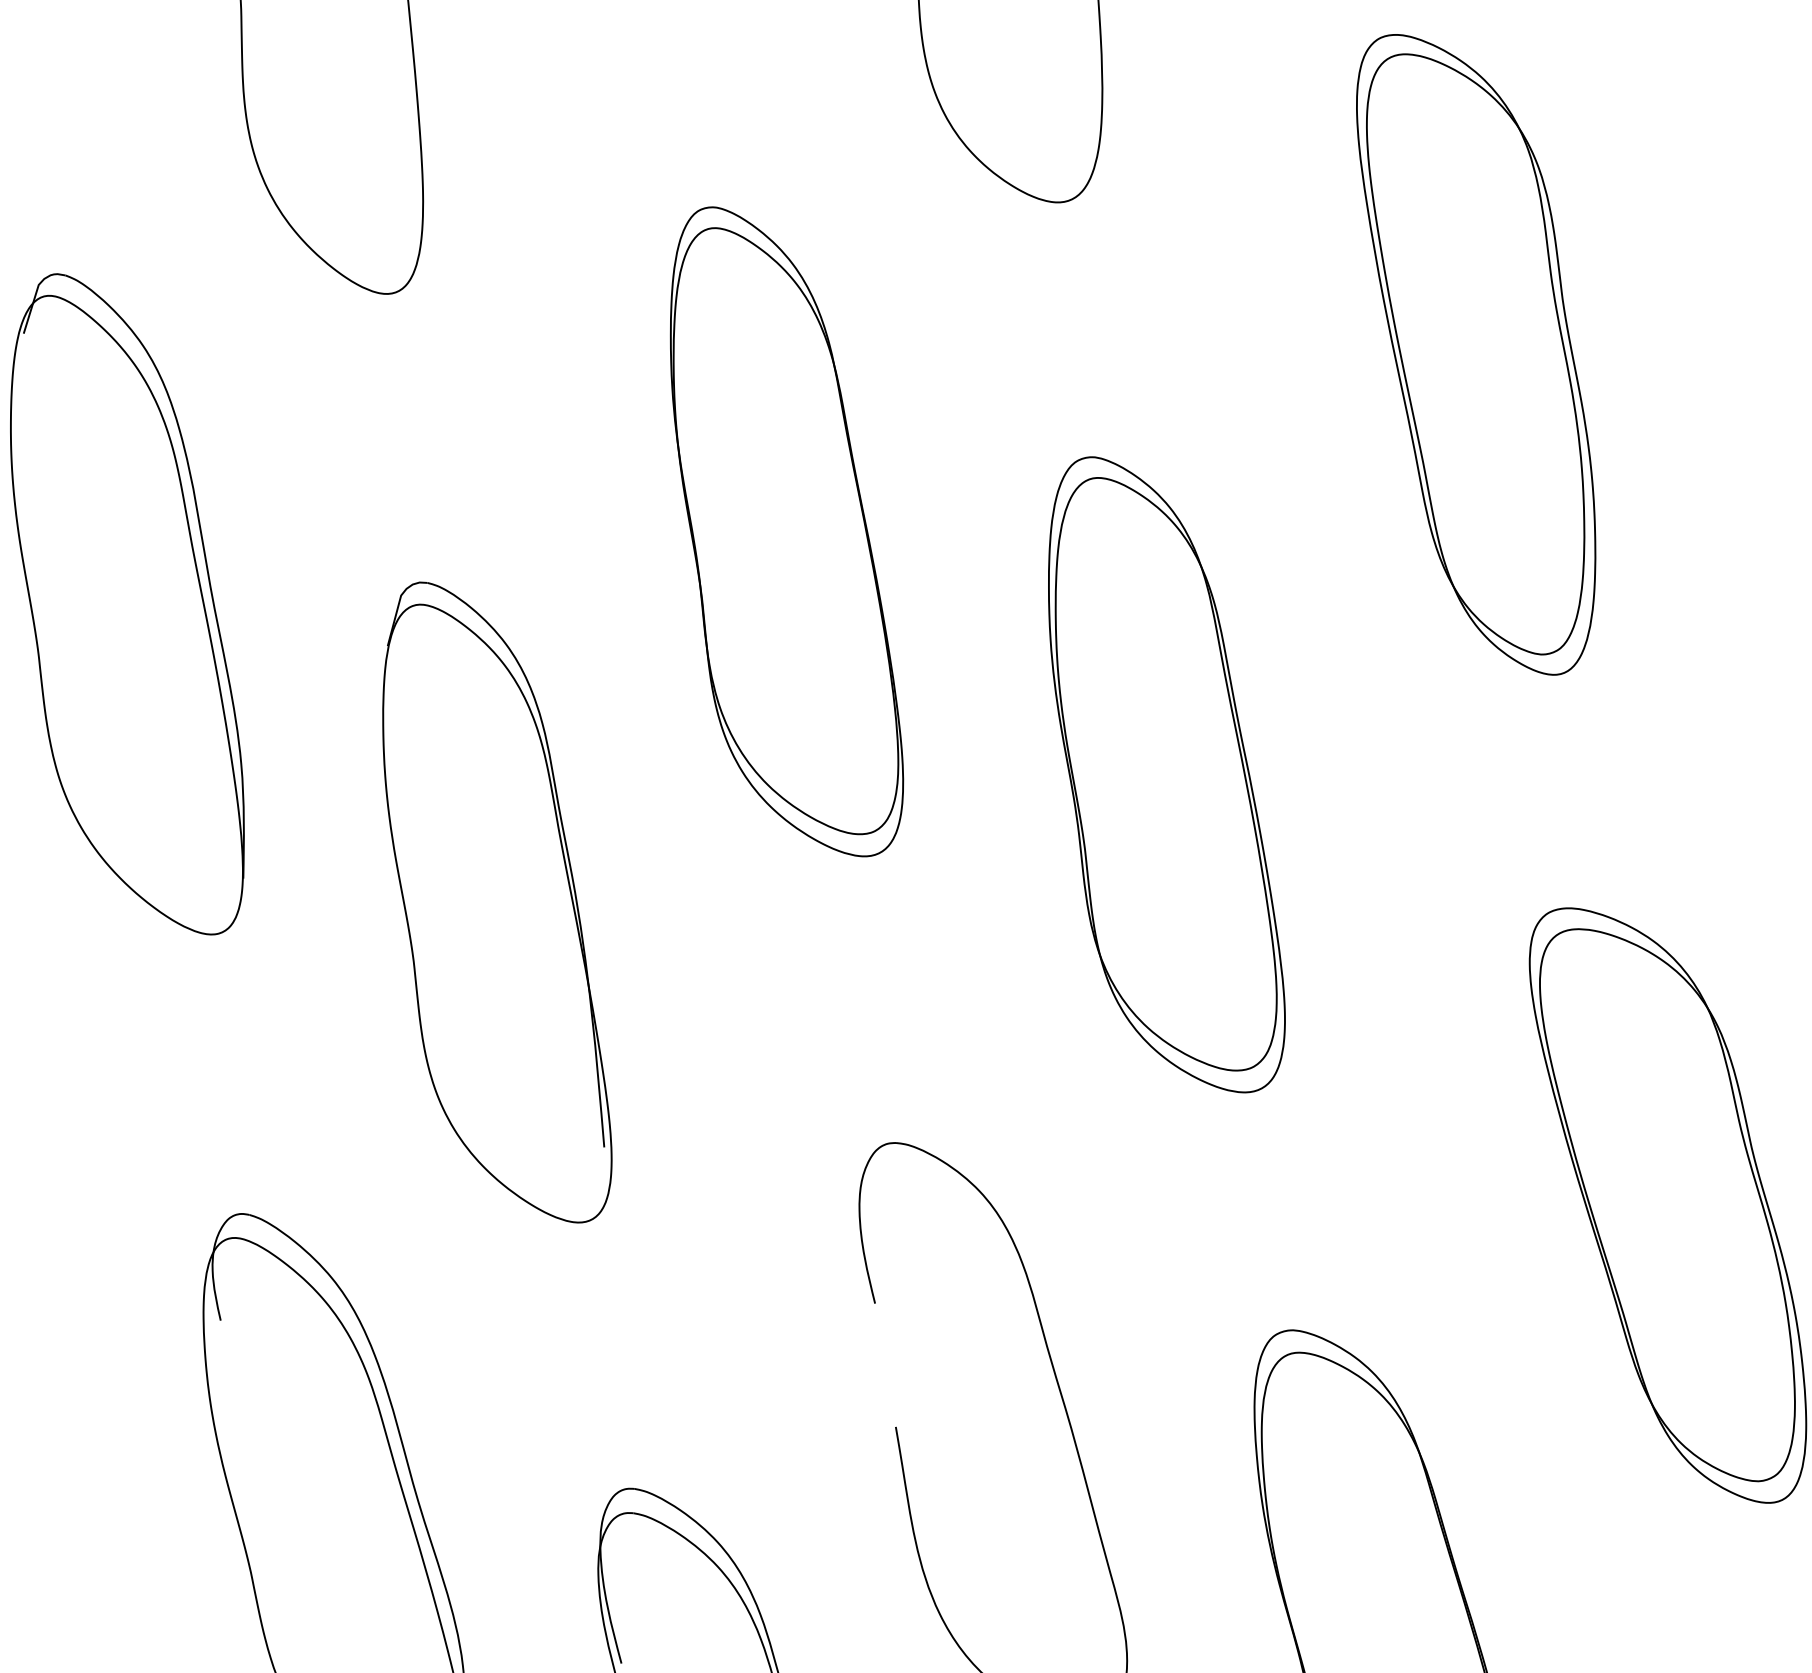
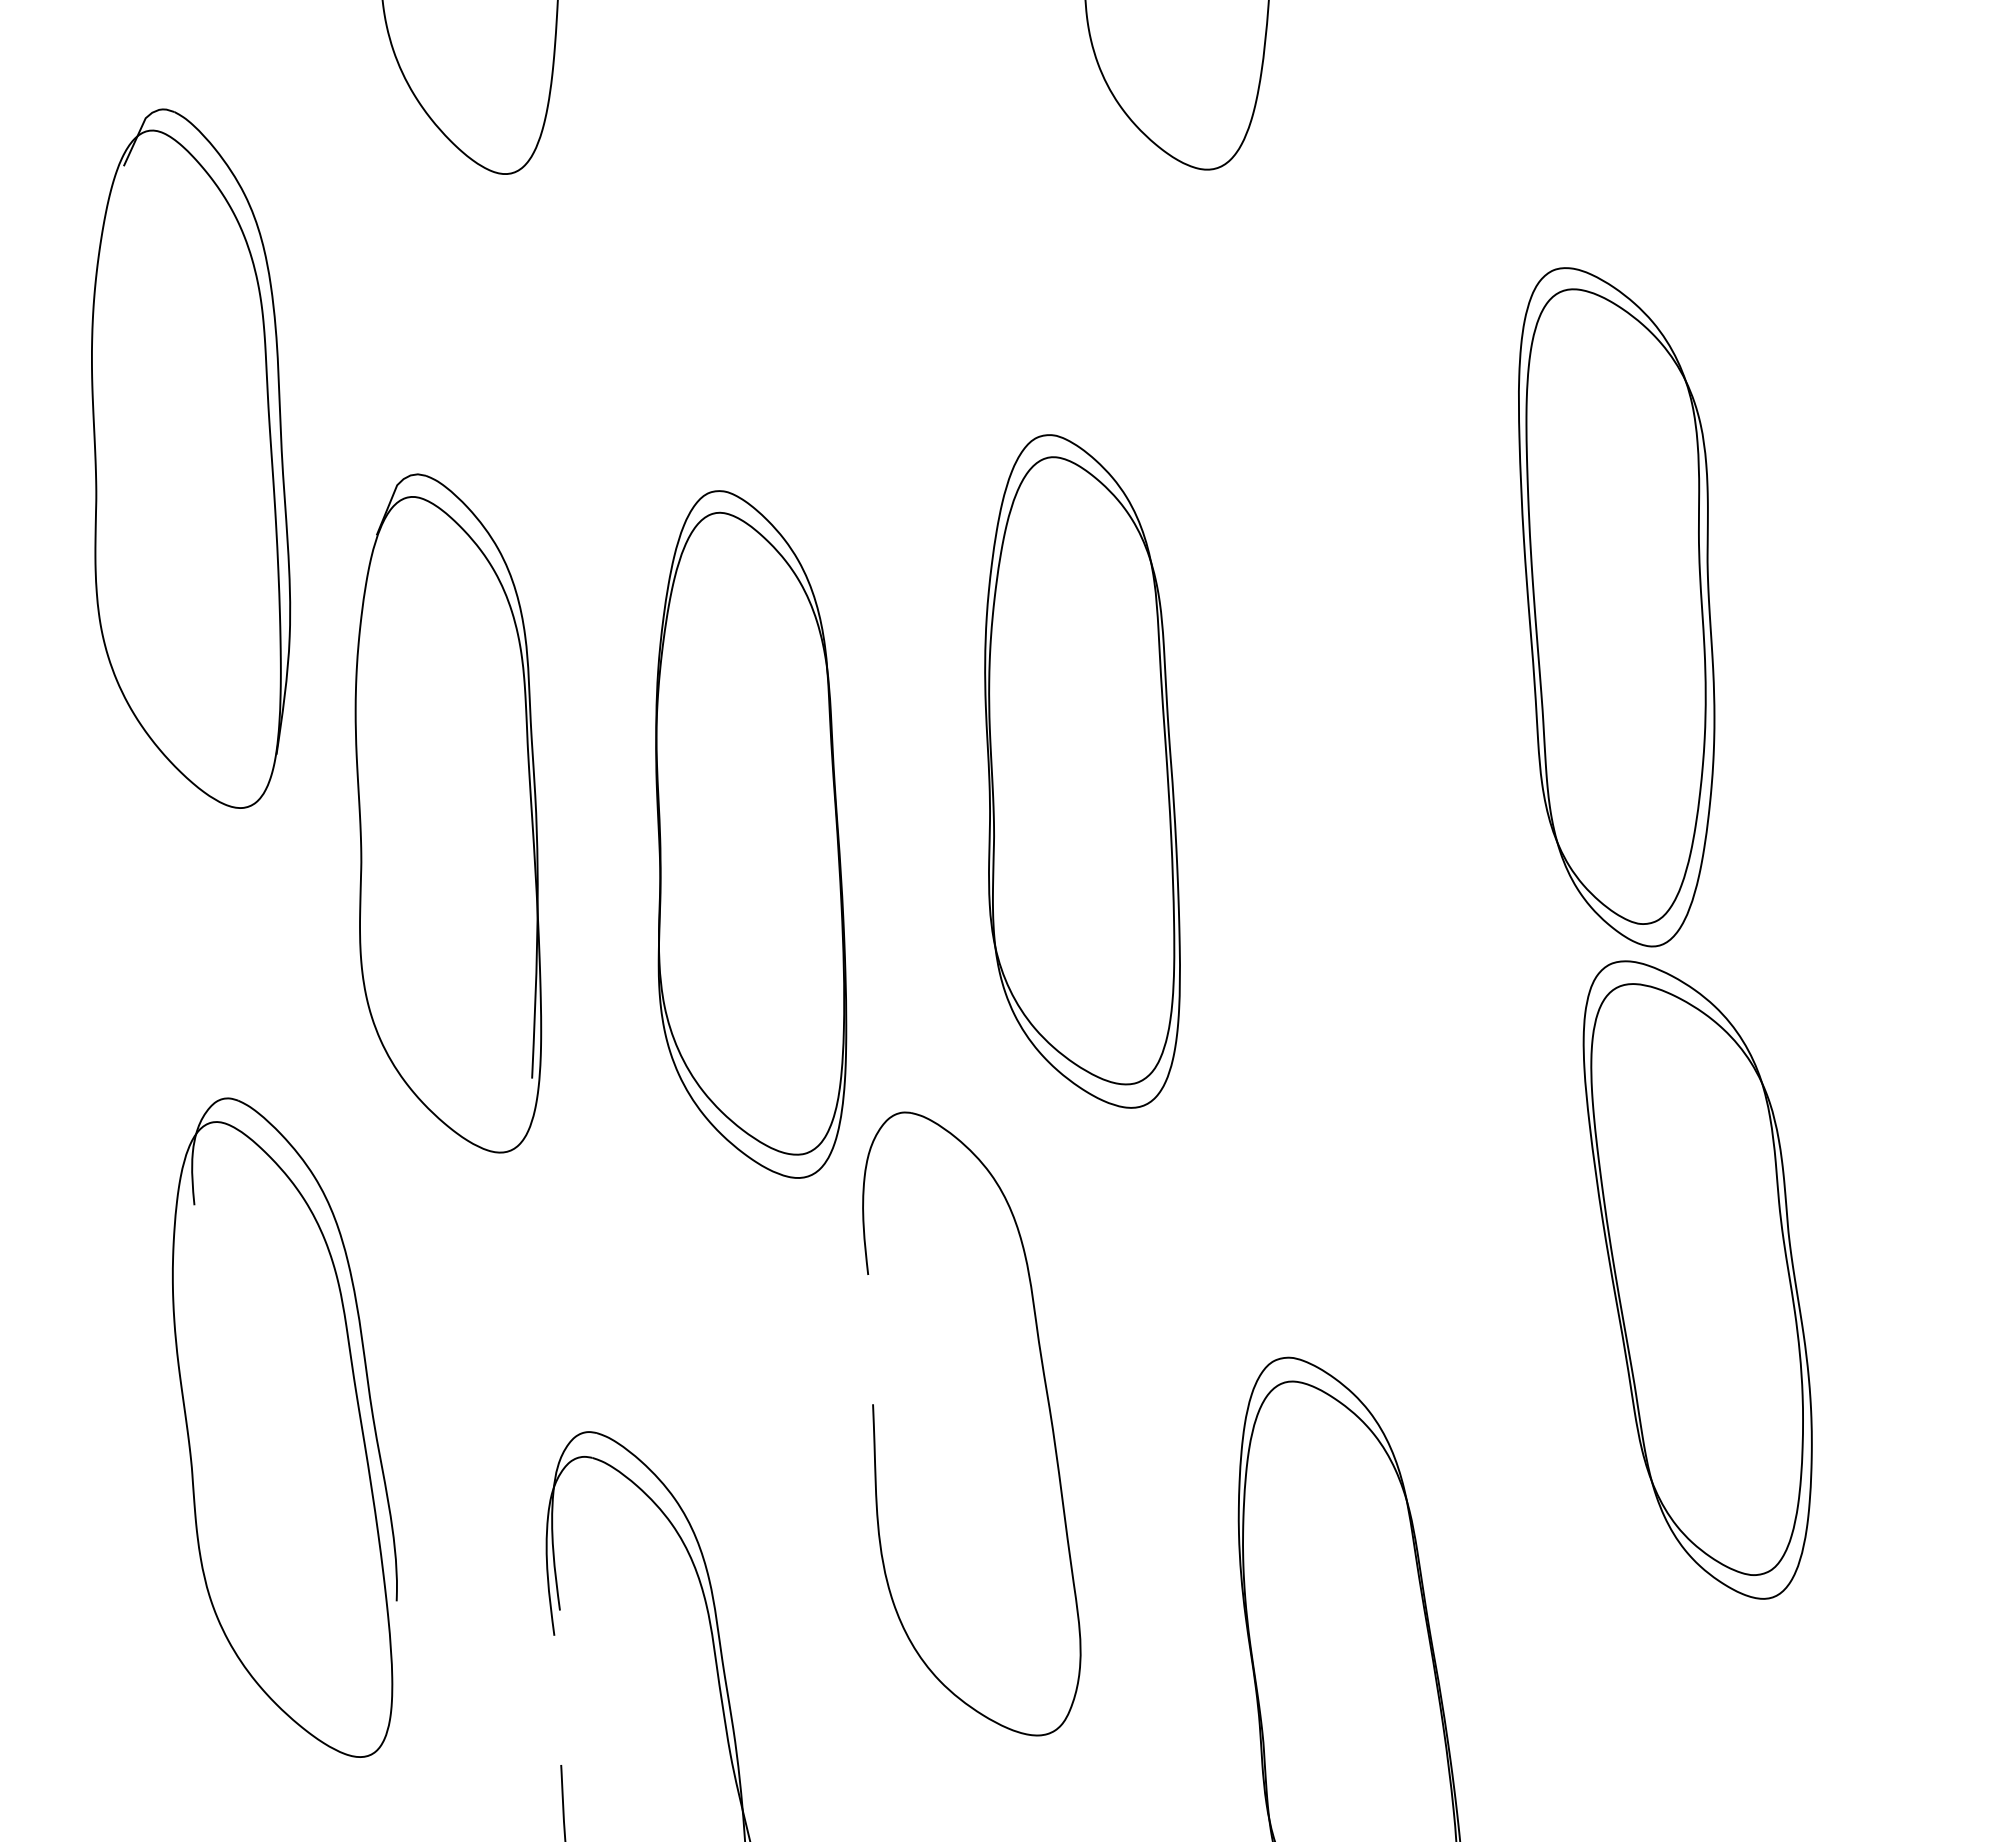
part: (1481, 354) -> (1616, 607), moved
part: (782, 532) -> (751, 834), moved
part: (1161, 775) -> (1082, 771), moved
part: (491, 903) -> (448, 813), moved

